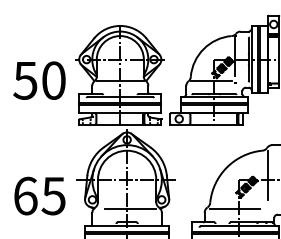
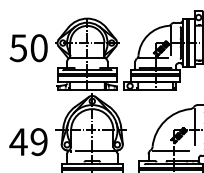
text: (39, 80) -> (28, 48), moved
text: (38, 195) -> (27, 141), 65 -> 49

